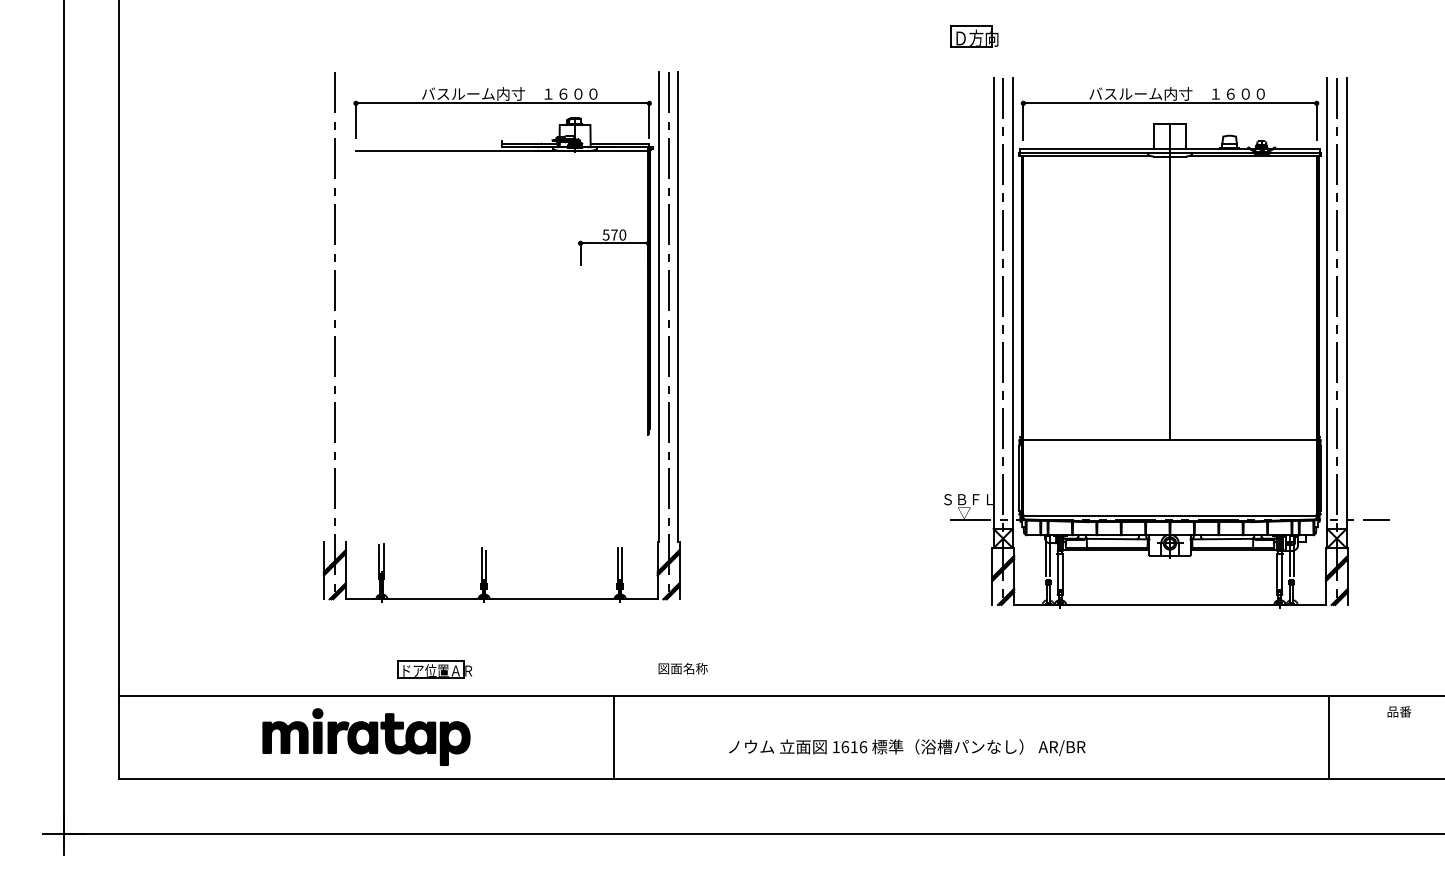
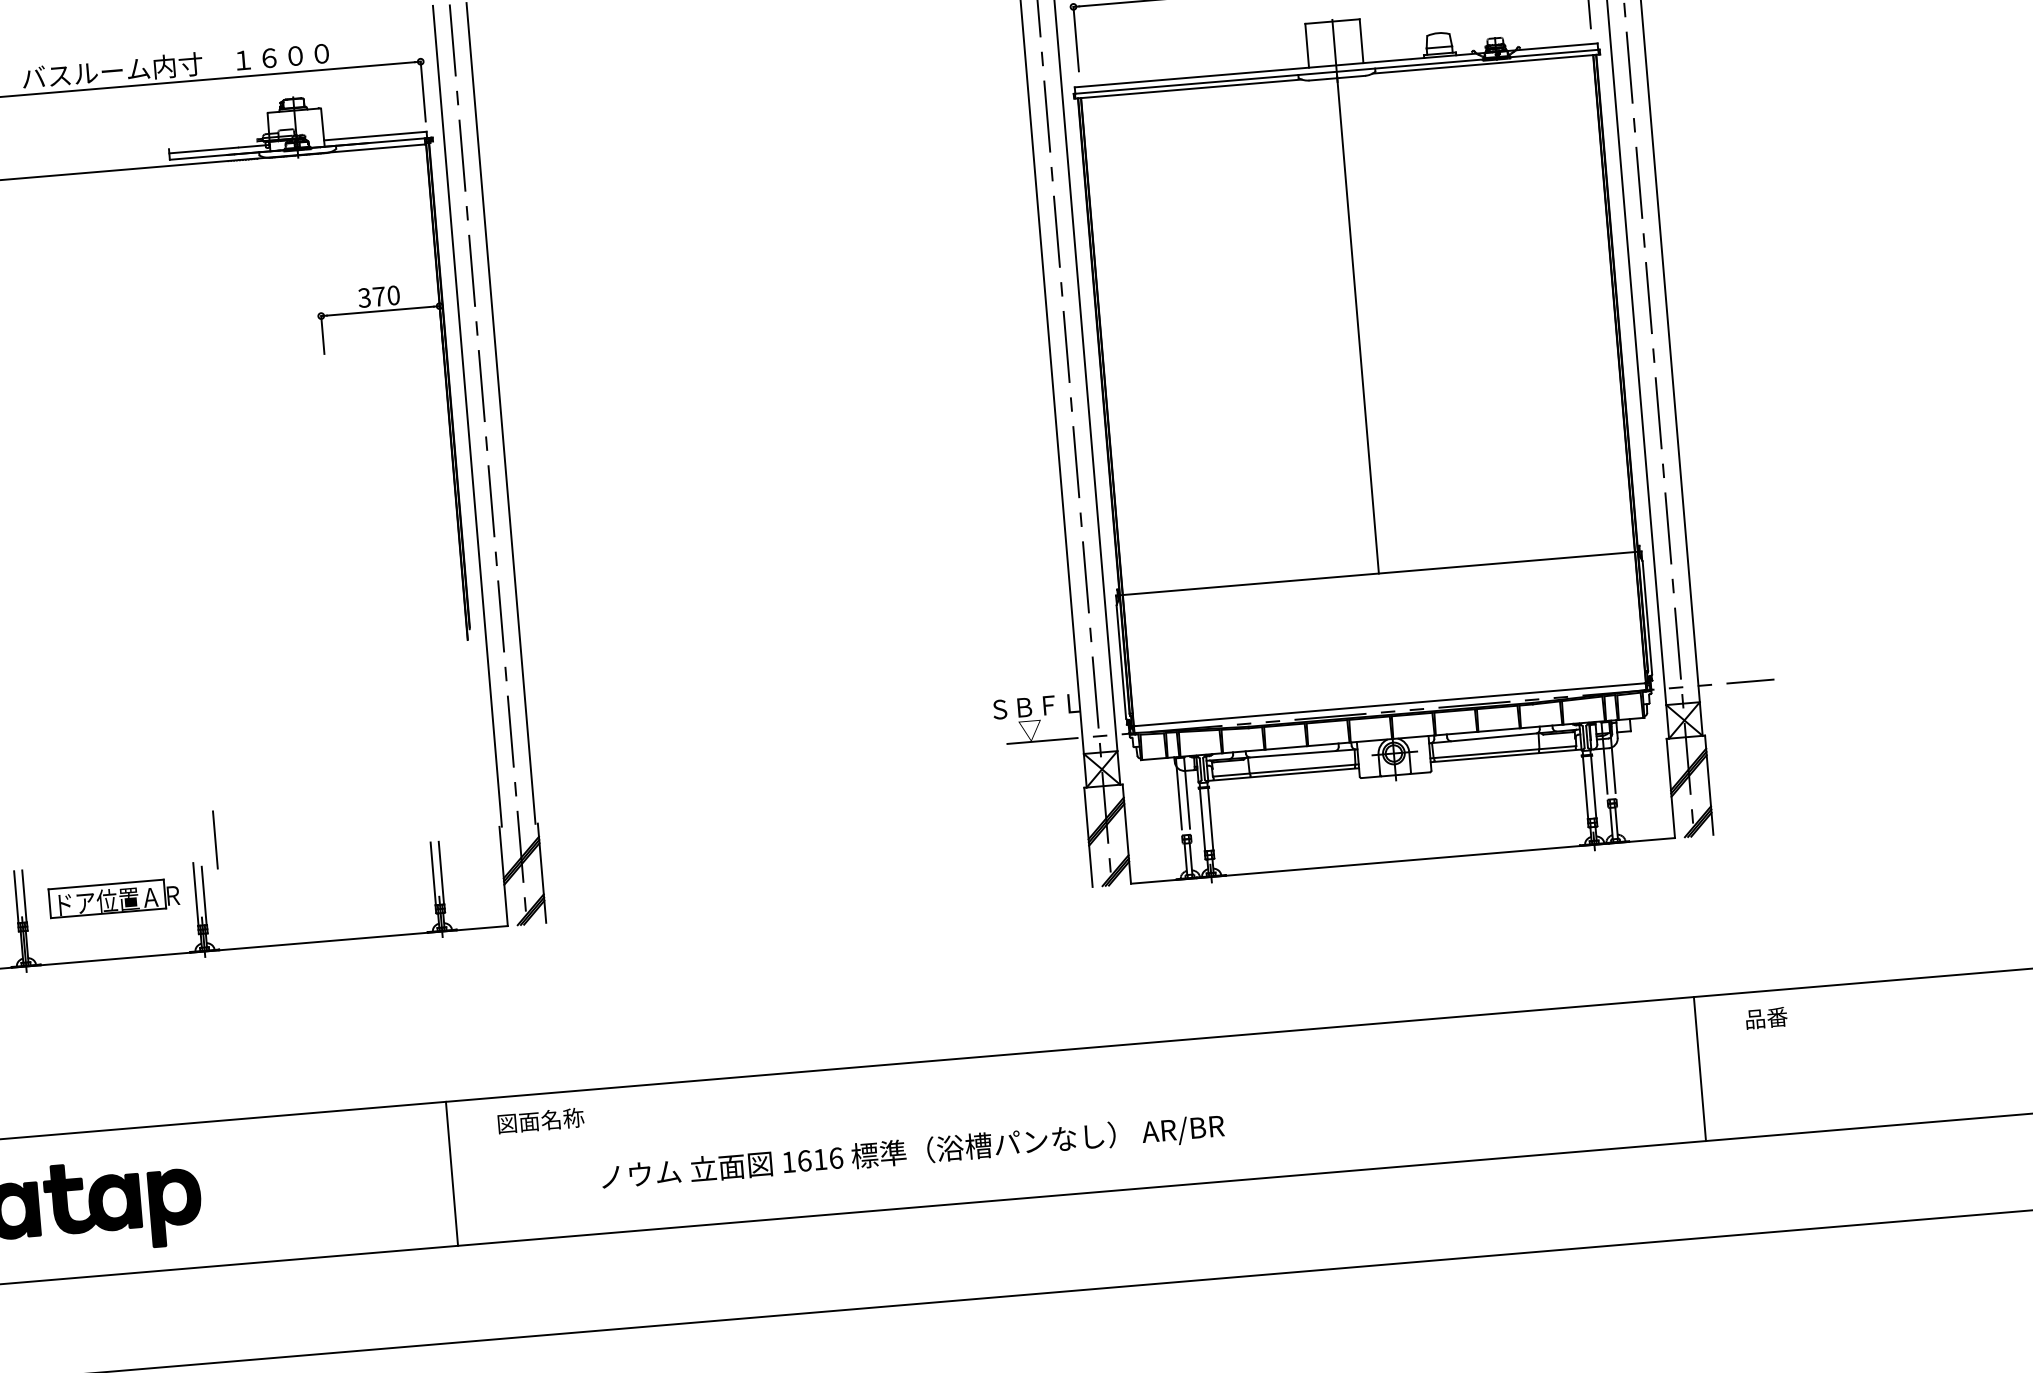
text: (606, 234) -> (365, 296), 570 -> 370
line: (495, 536) -> (215, 840), added
text: (682, 668) -> (539, 1120), moved
part: (434, 669) -> (113, 898), moved
text: (1399, 711) -> (1766, 1017), moved
text: (907, 747) -> (913, 1152), moved

